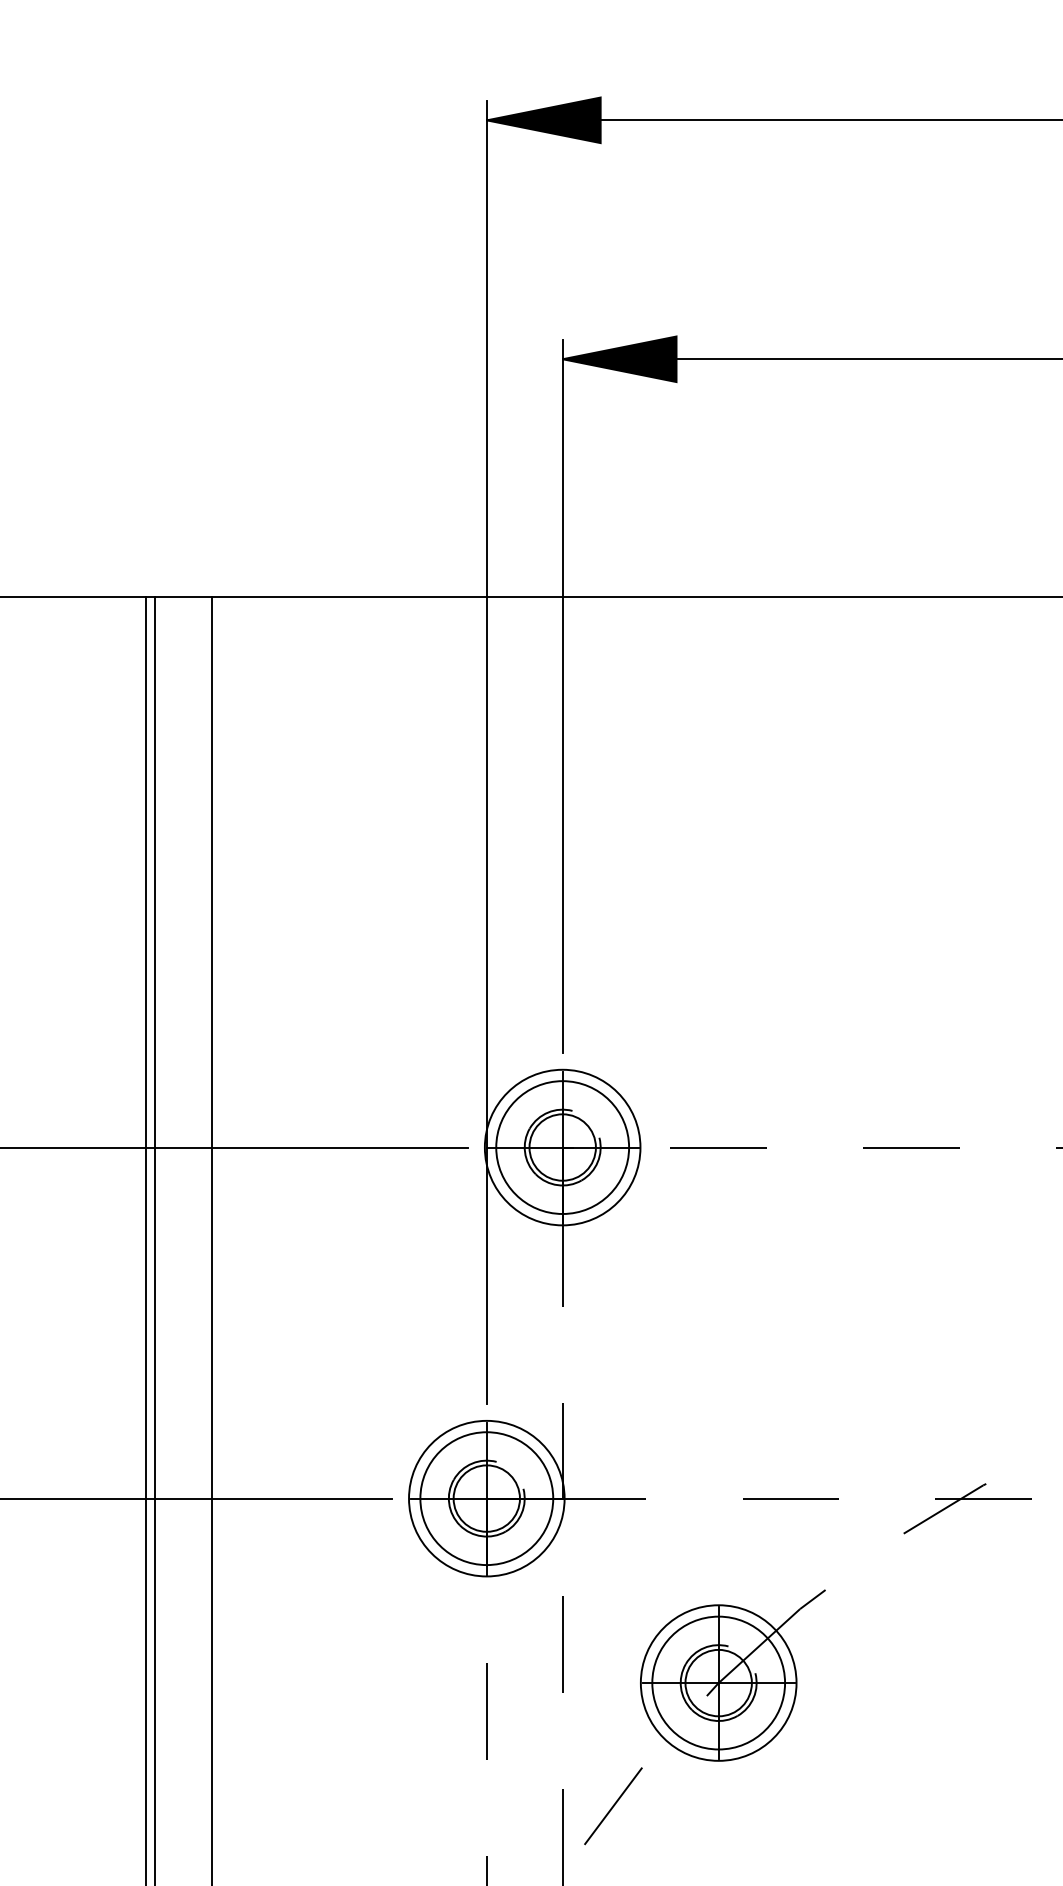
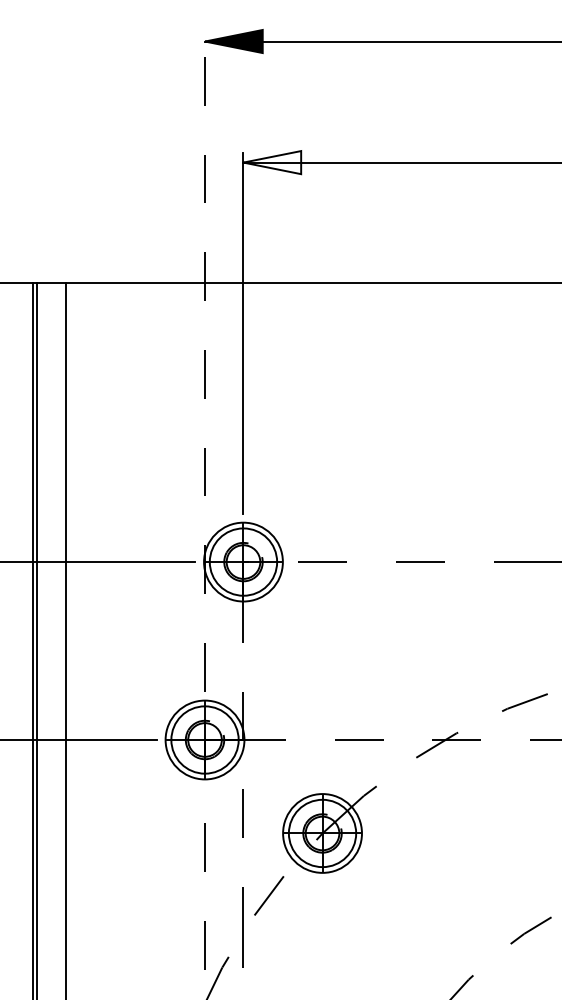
fill: (619, 359) -> (272, 162), removed
line: (487, 751) -> (205, 361), solid -> dashed

